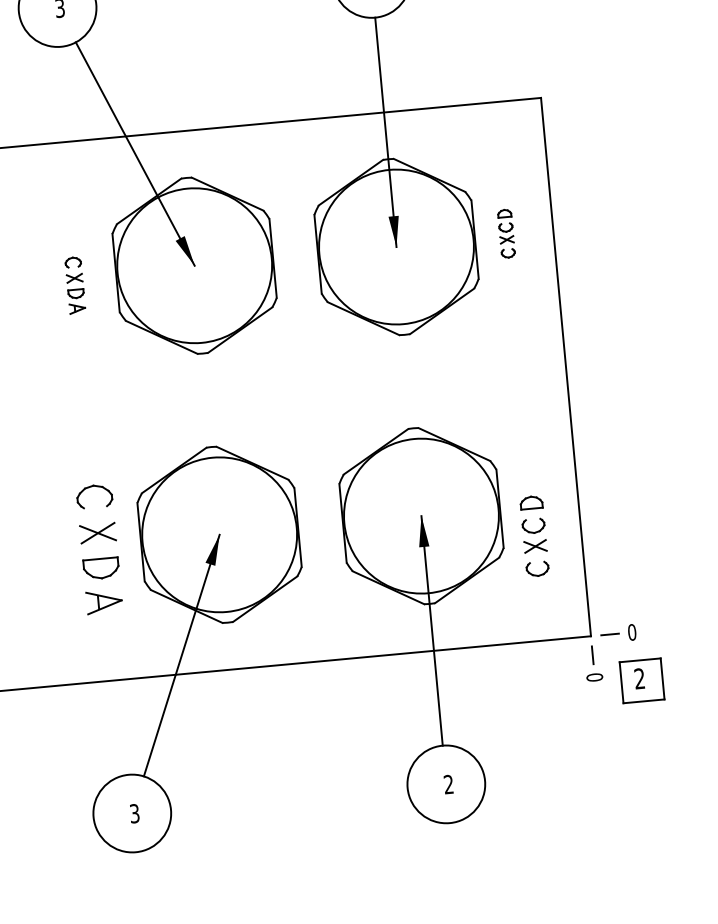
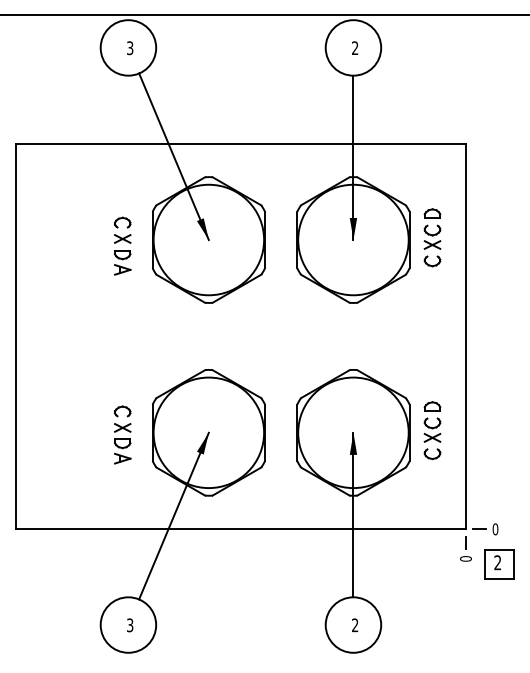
part: (506, 233) -> (432, 237), size x1.67
part: (74, 284) -> (122, 245), size x1.43
part: (534, 536) -> (432, 430), moved
part: (99, 548) -> (122, 434), size x0.62

